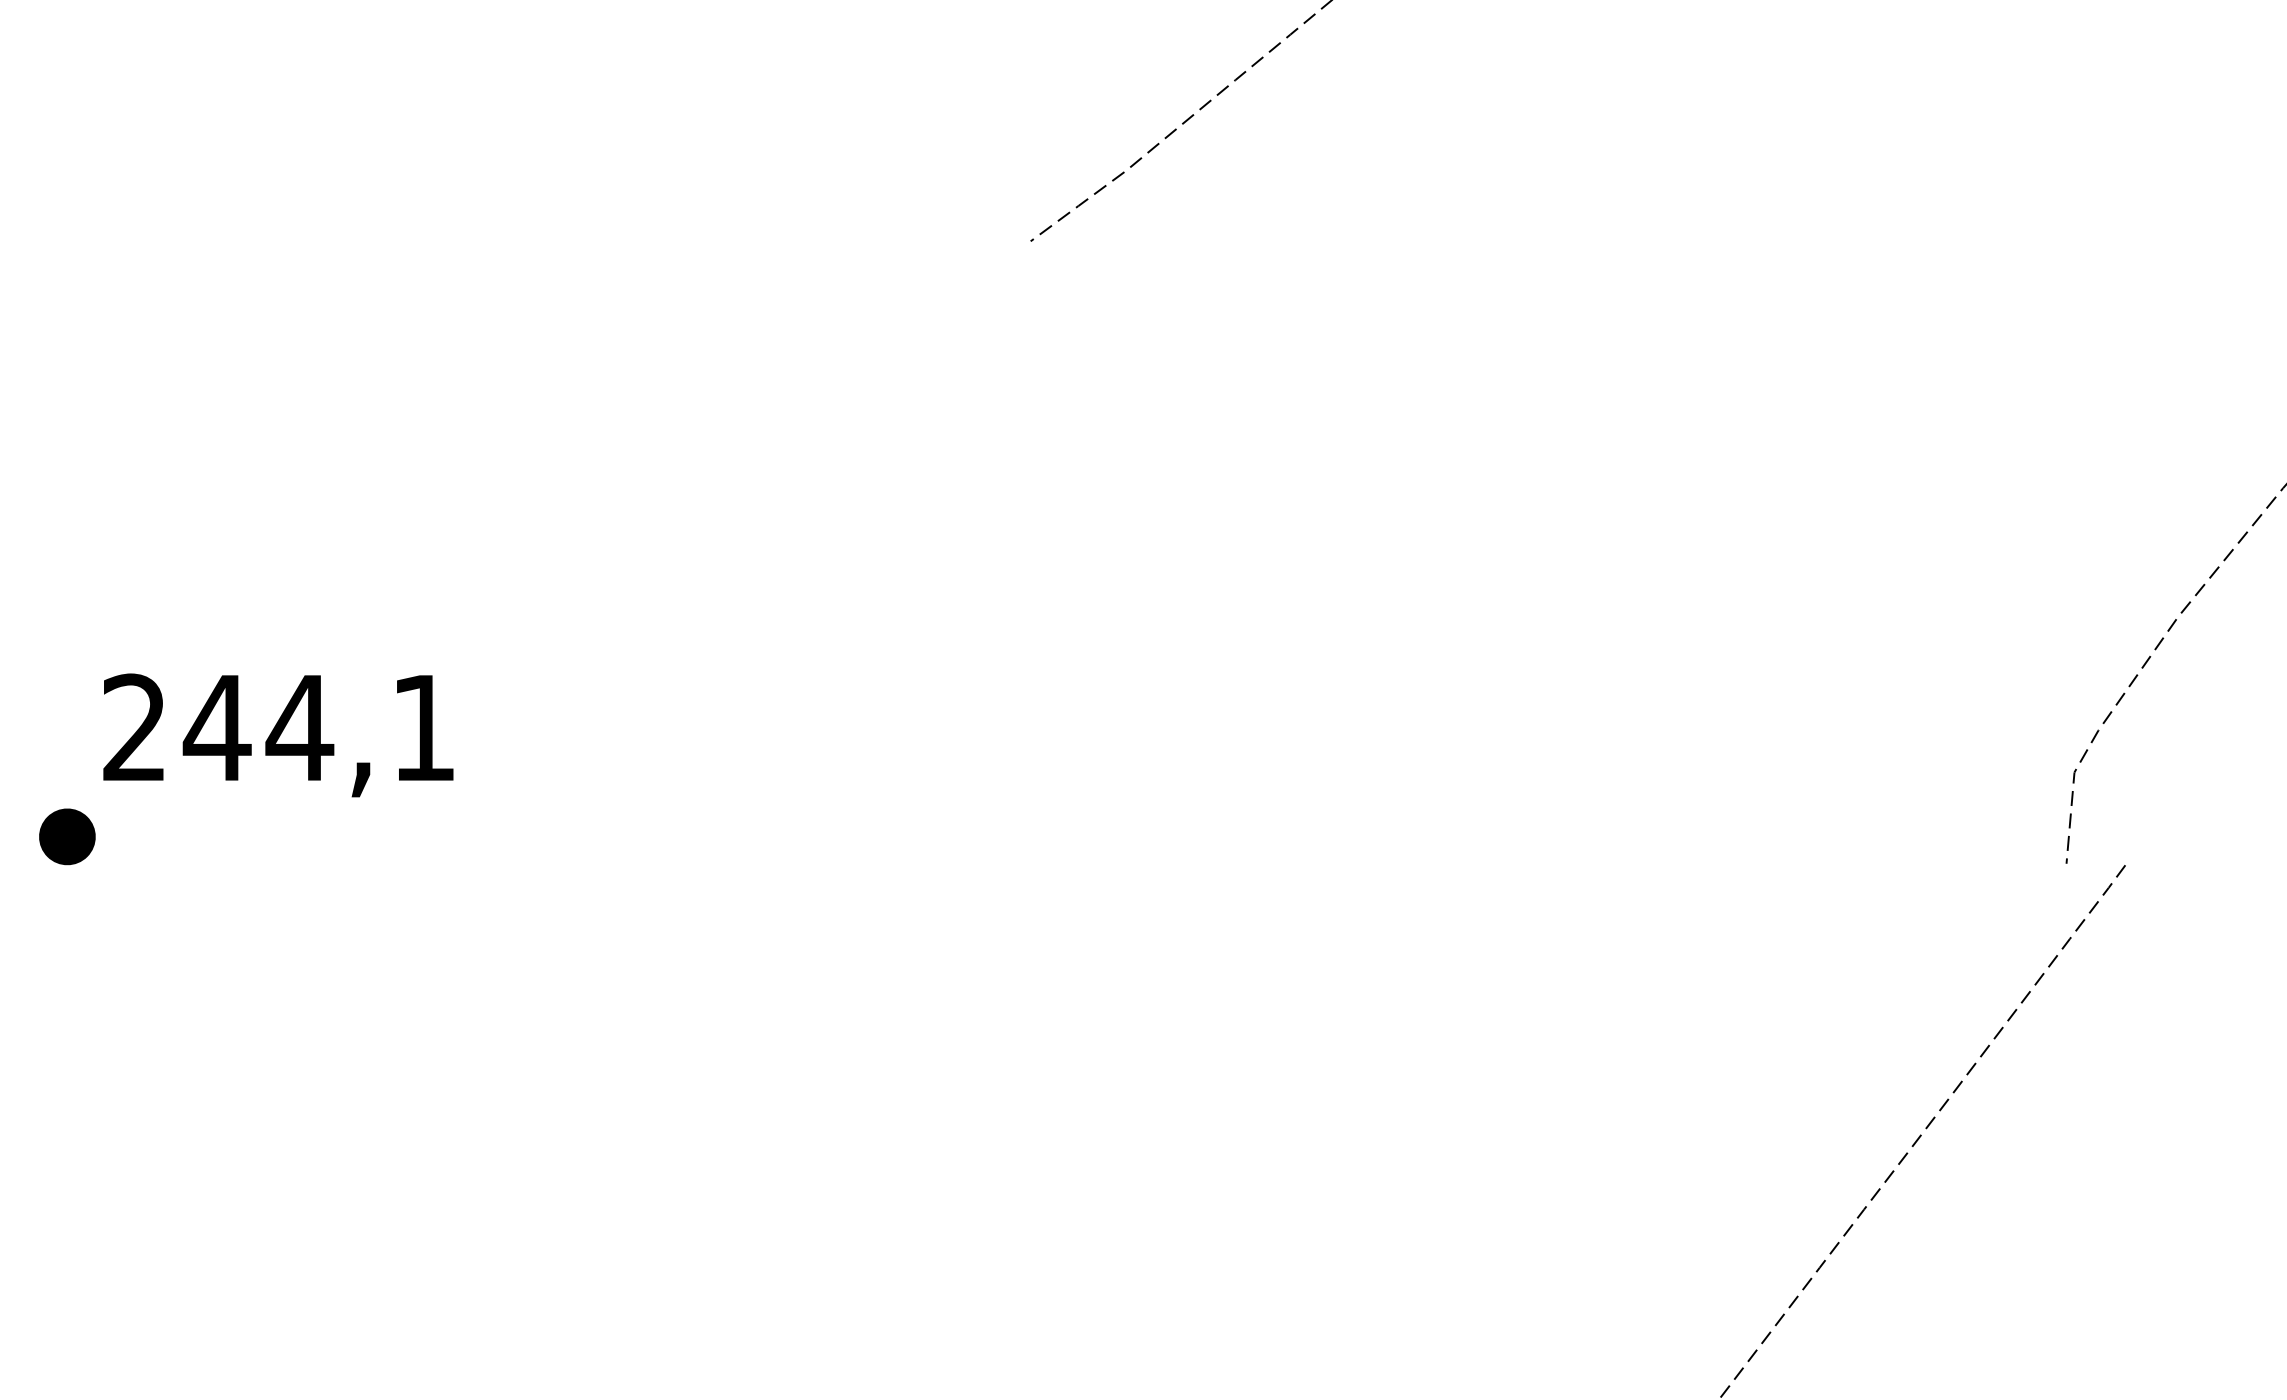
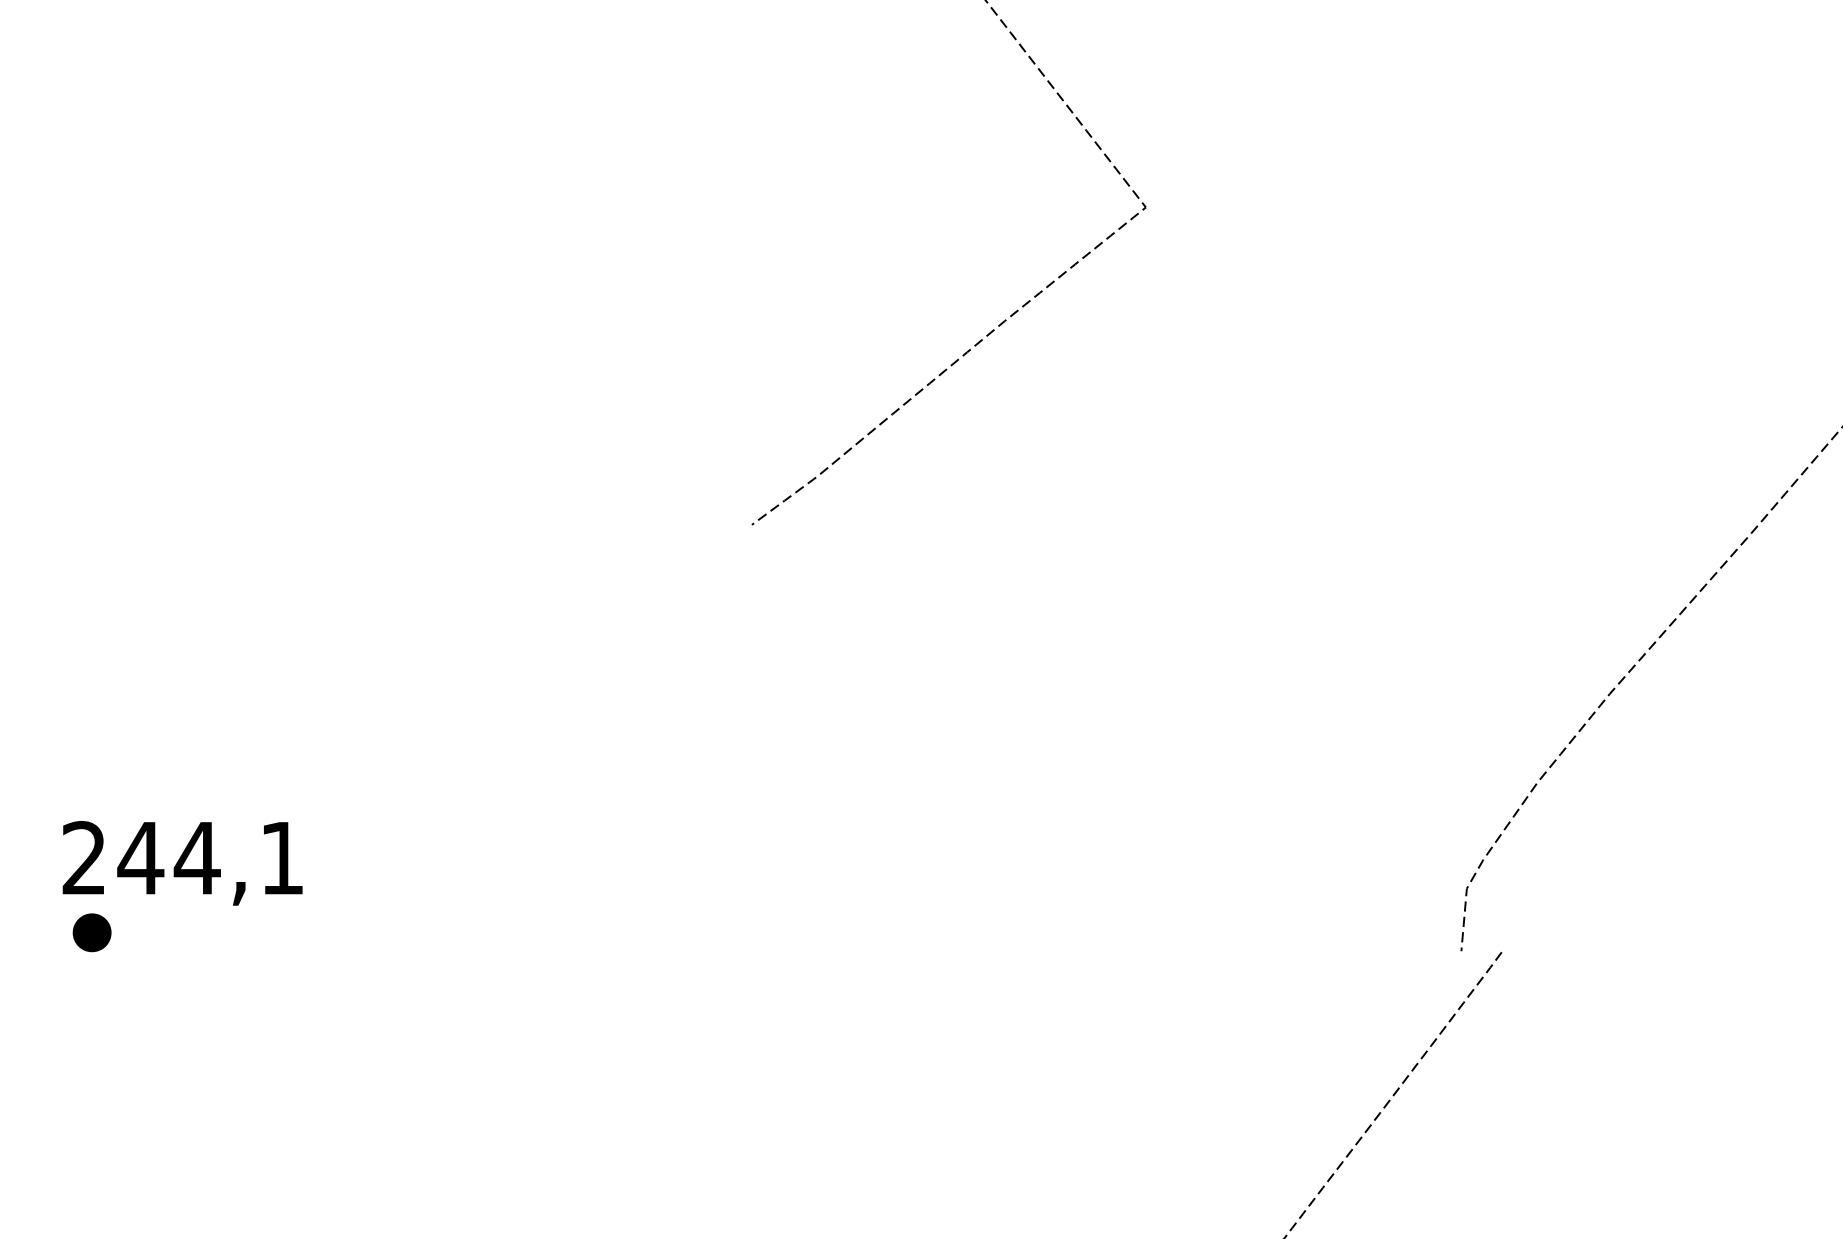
text: (278, 735) -> (182, 863), moved

